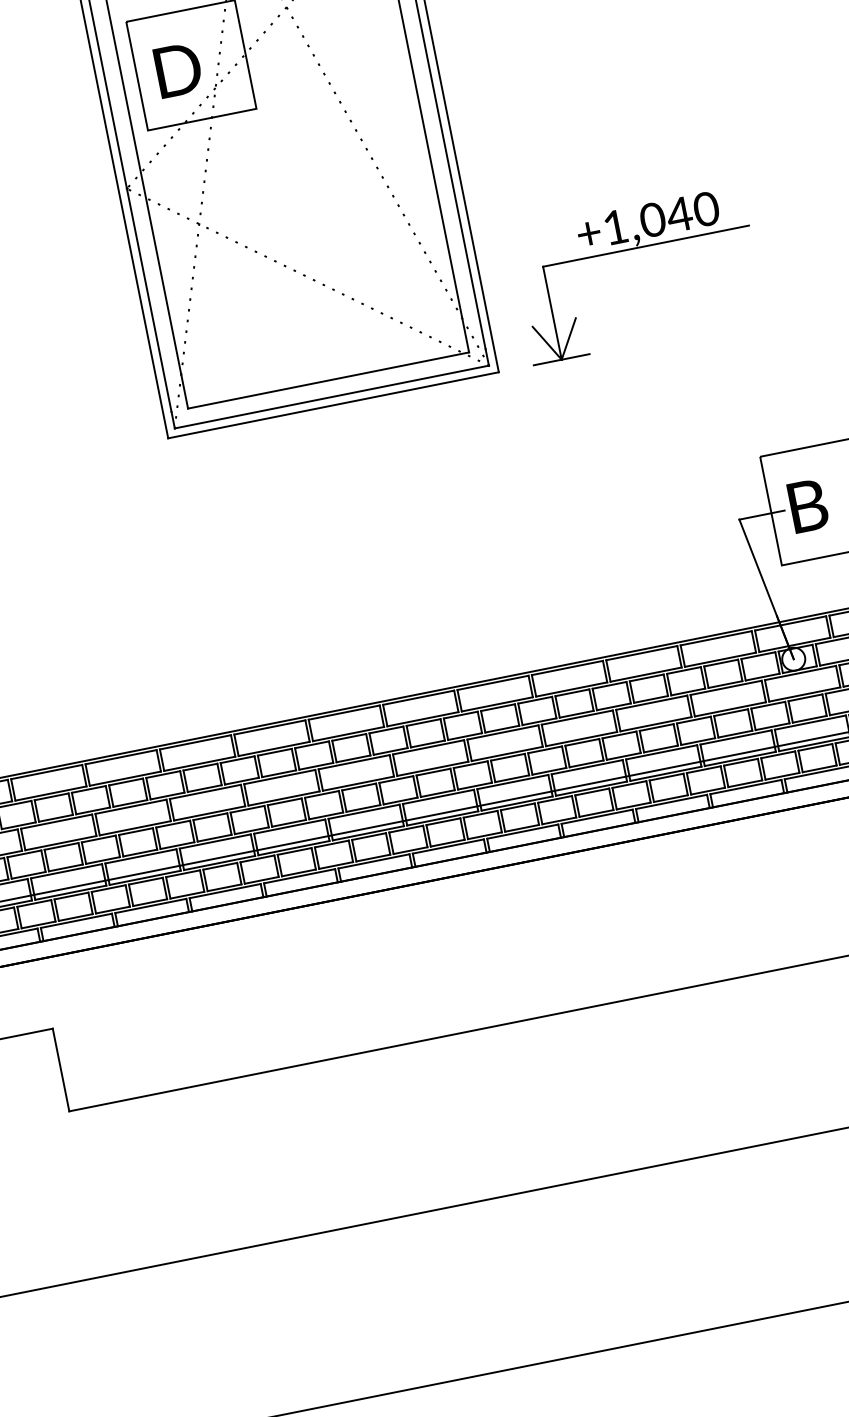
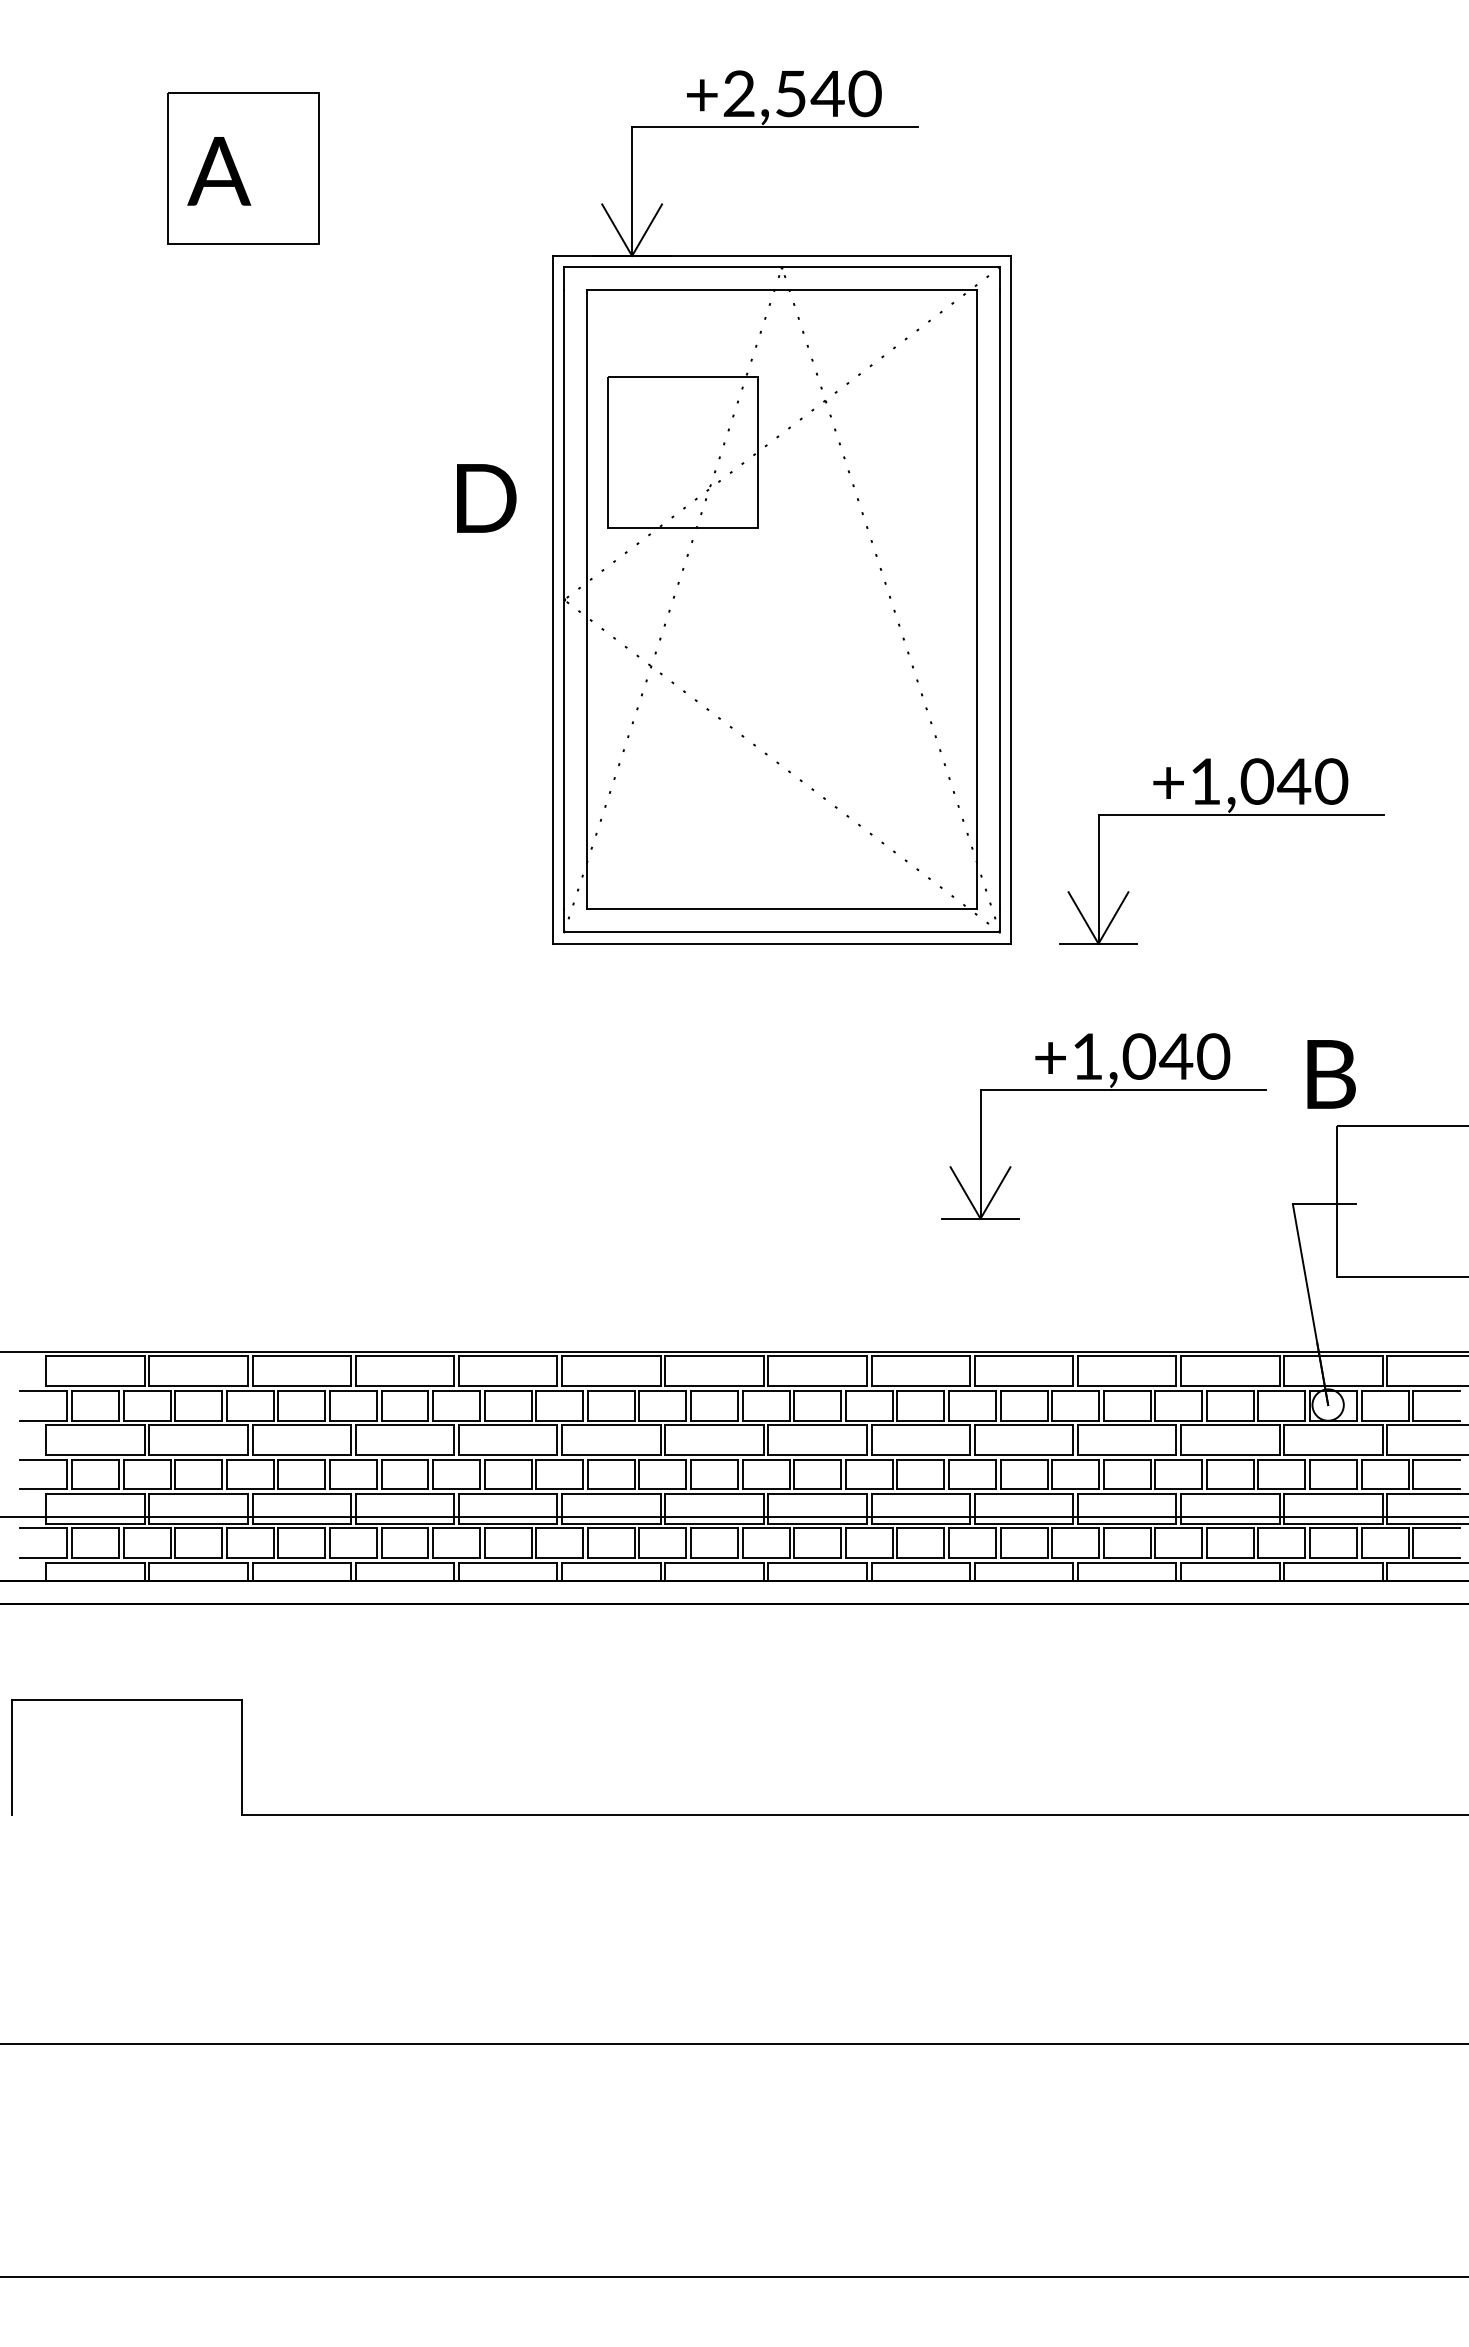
text: (178, 70) -> (486, 498), moved
part: (586, 464) -> (1103, 1090), added
text: (808, 505) -> (1331, 1074), moved

